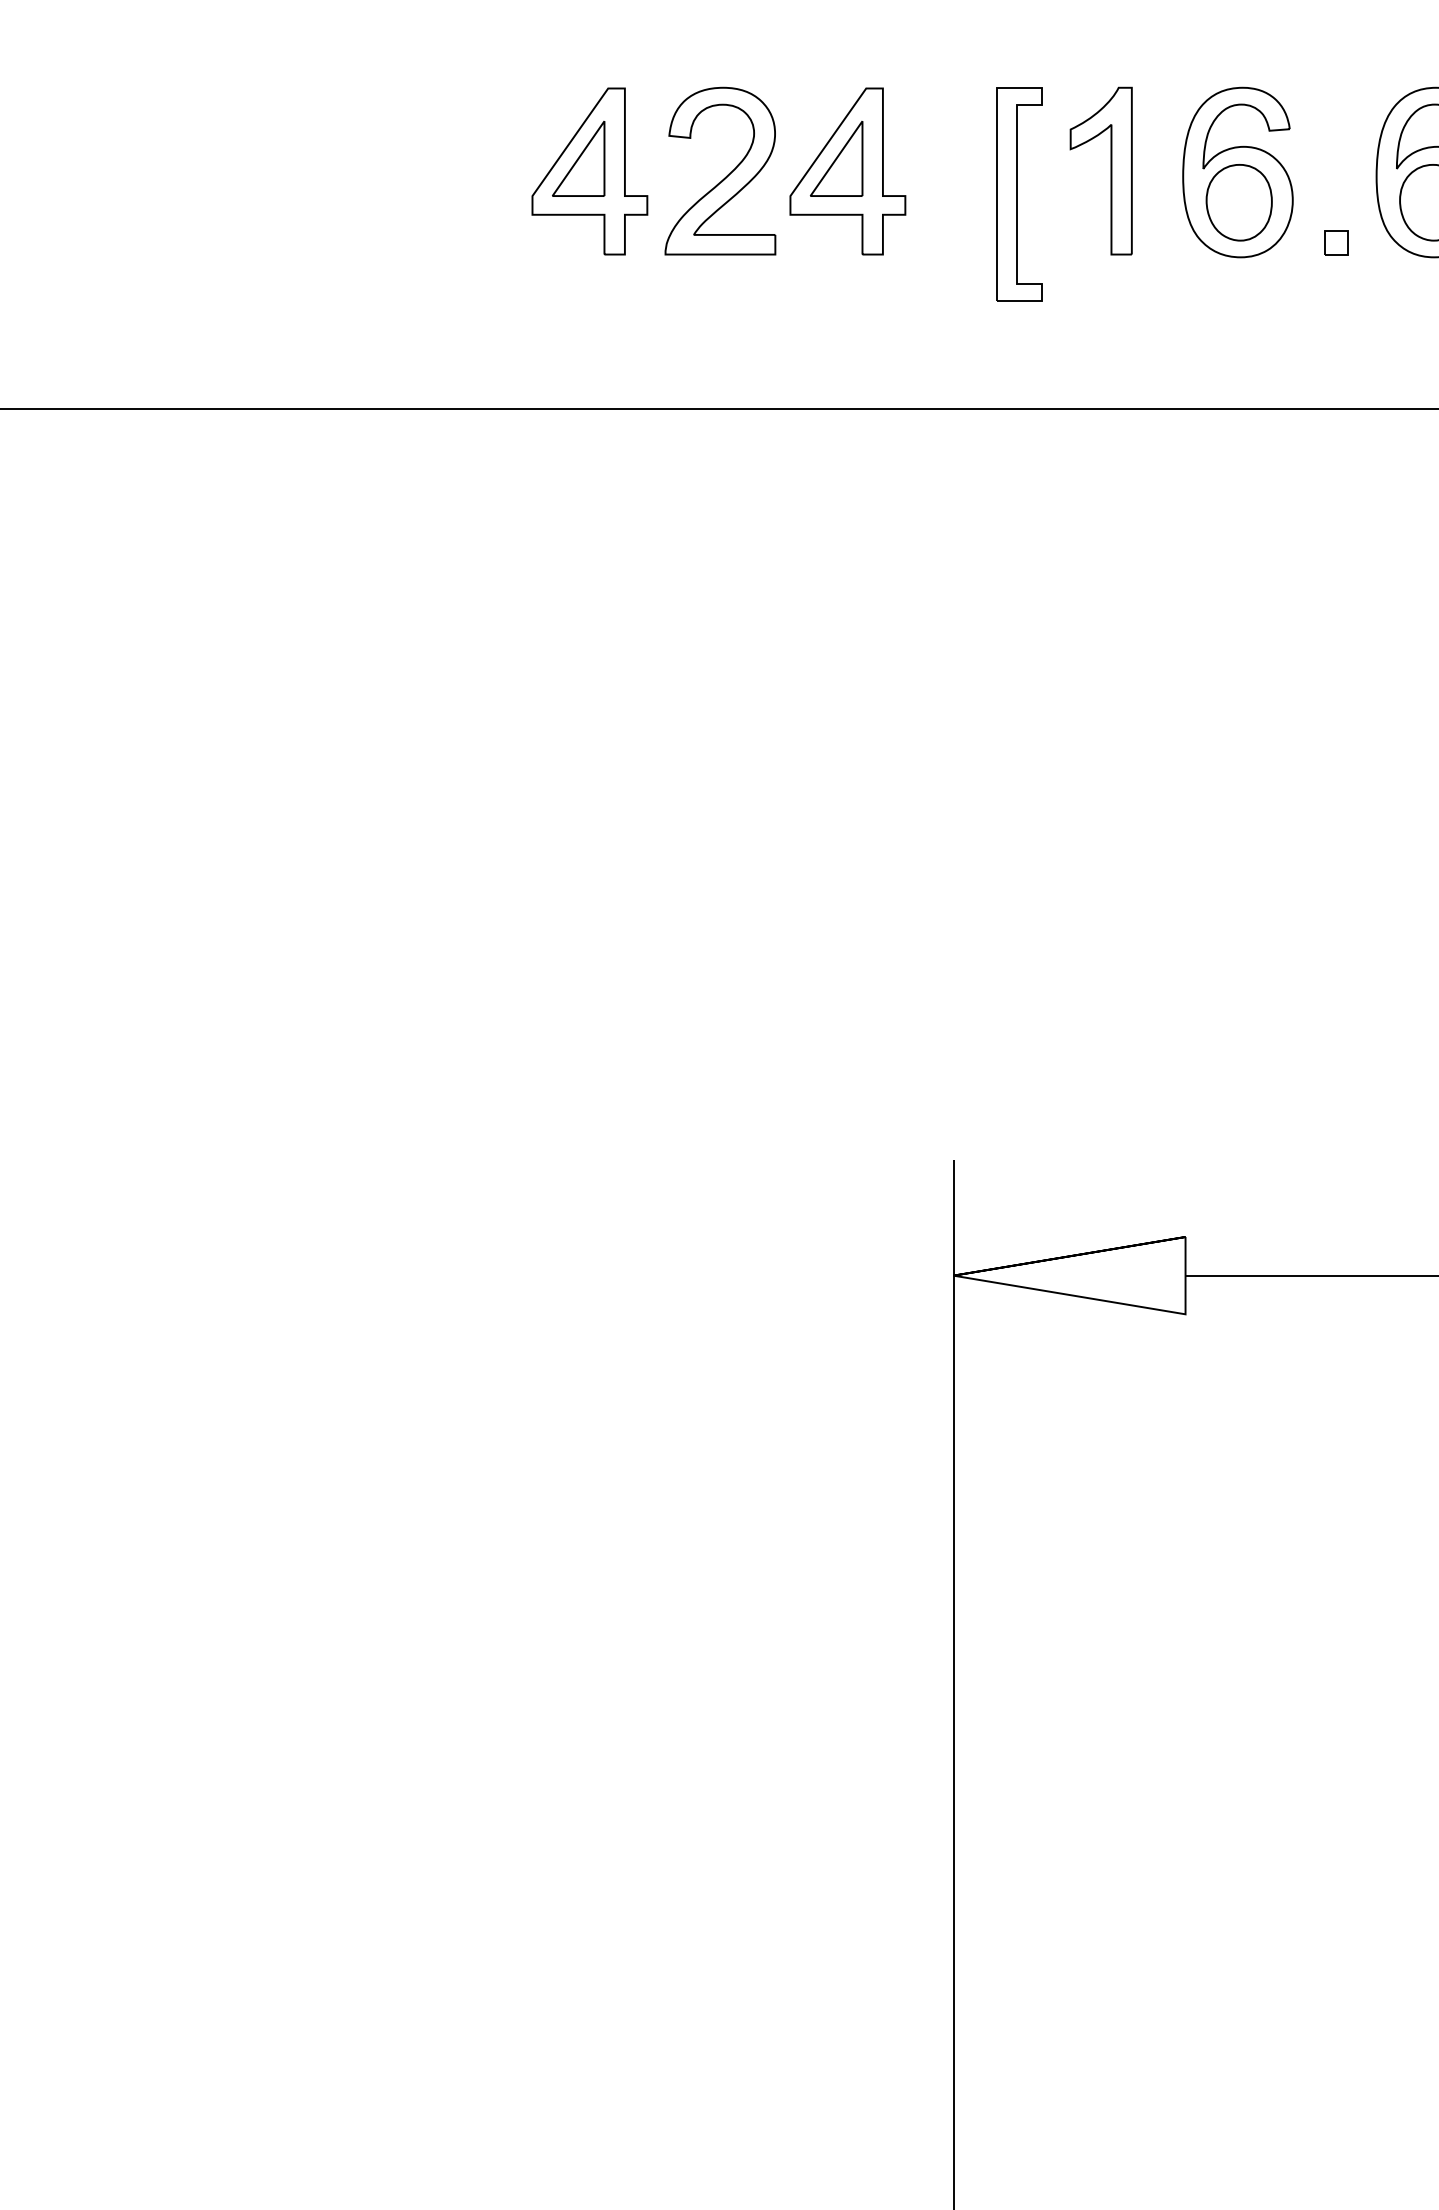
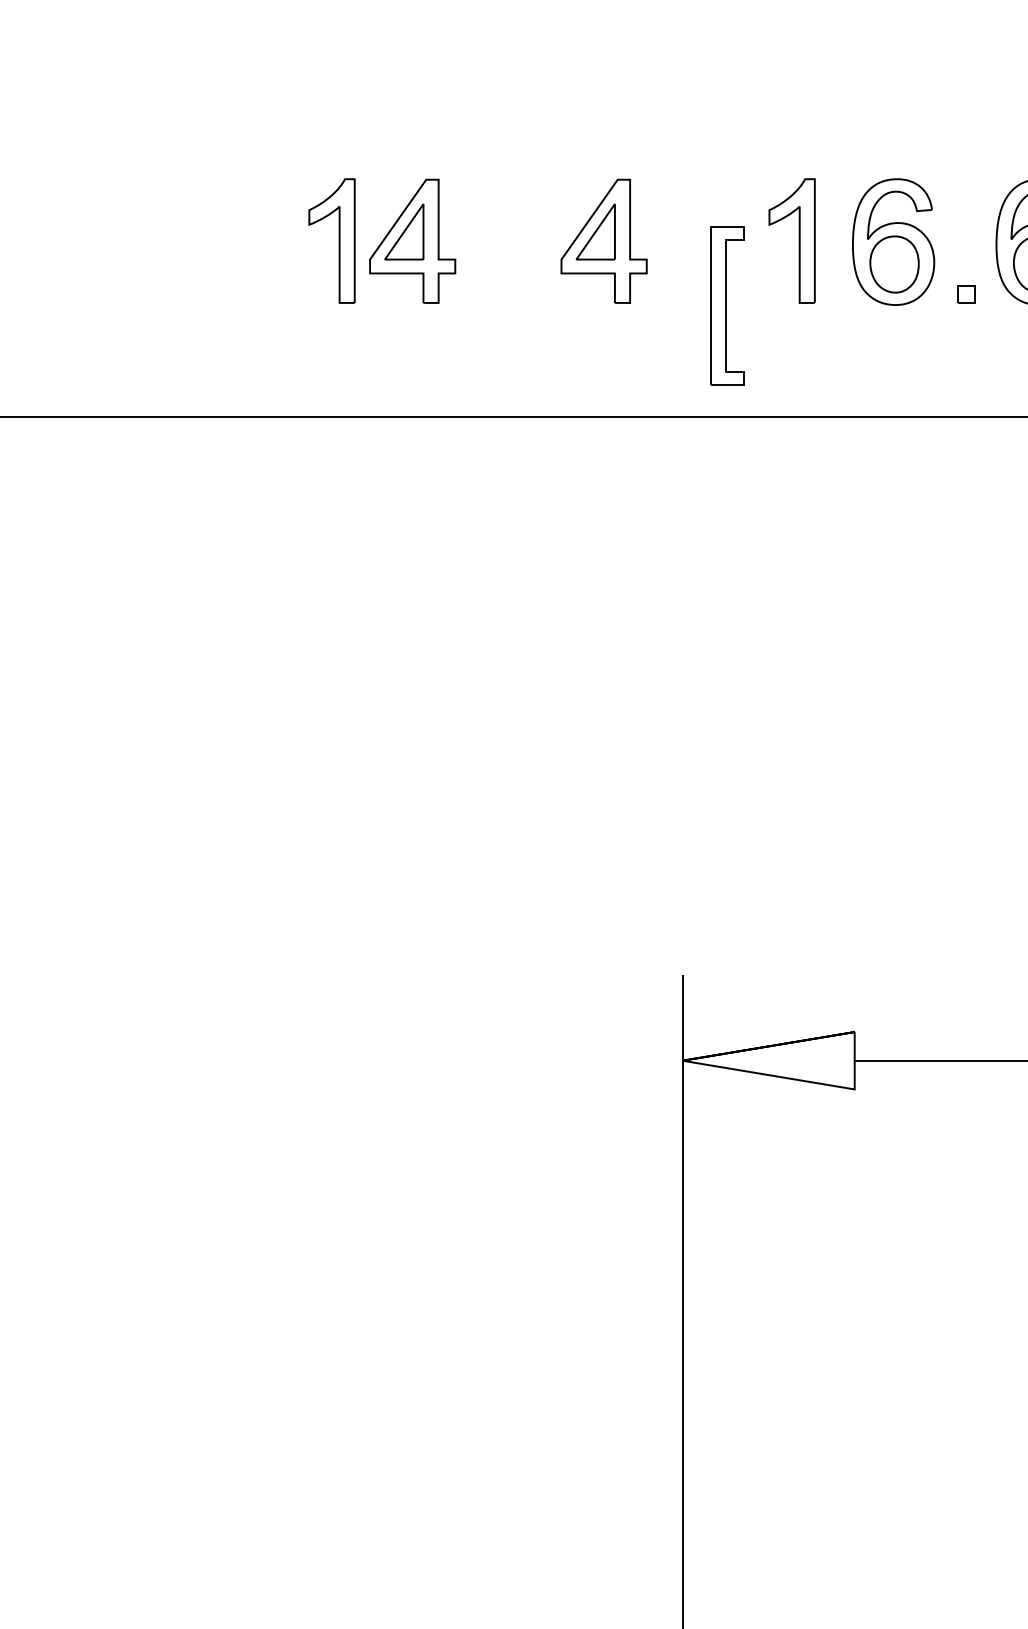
part: (490, 170) -> (338, 240), added
part: (726, 175) -> (514, 244), removed
part: (1019, 194) -> (727, 305), moved

